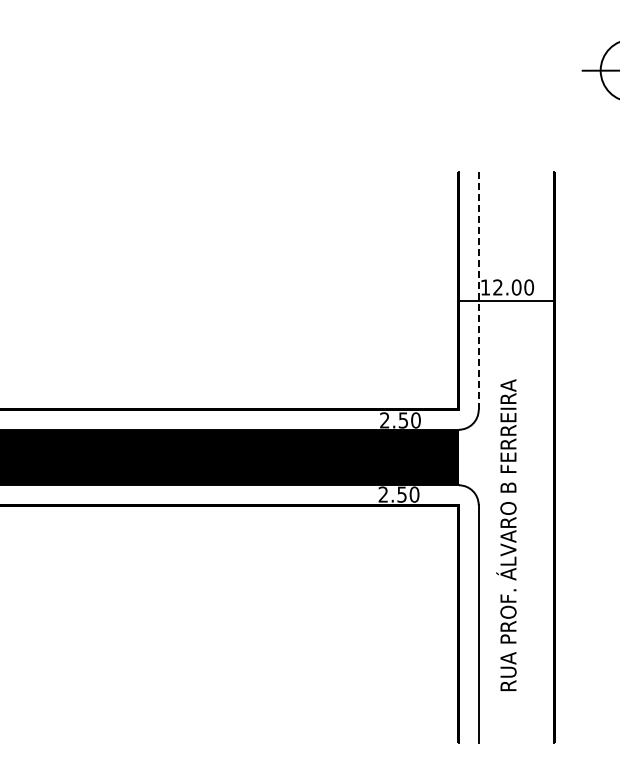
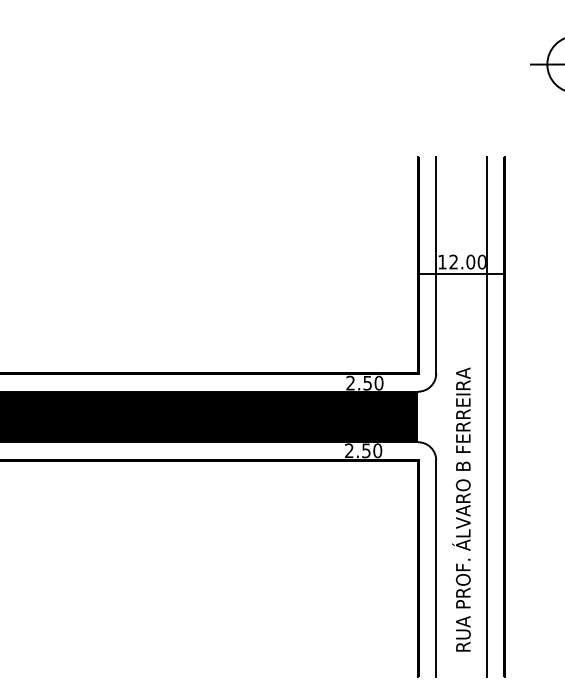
line: (478, 290) -> (436, 264), dashed -> solid
line: (534, 457) -> (487, 416), added
text: (506, 534) -> (461, 508), moved

